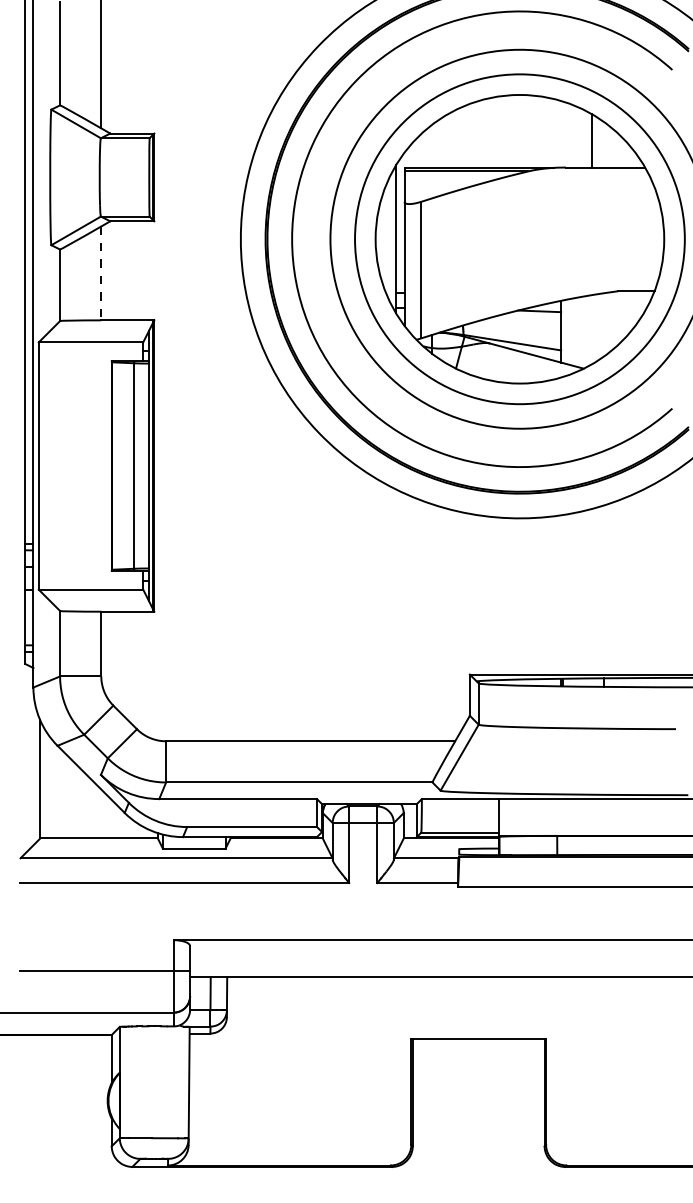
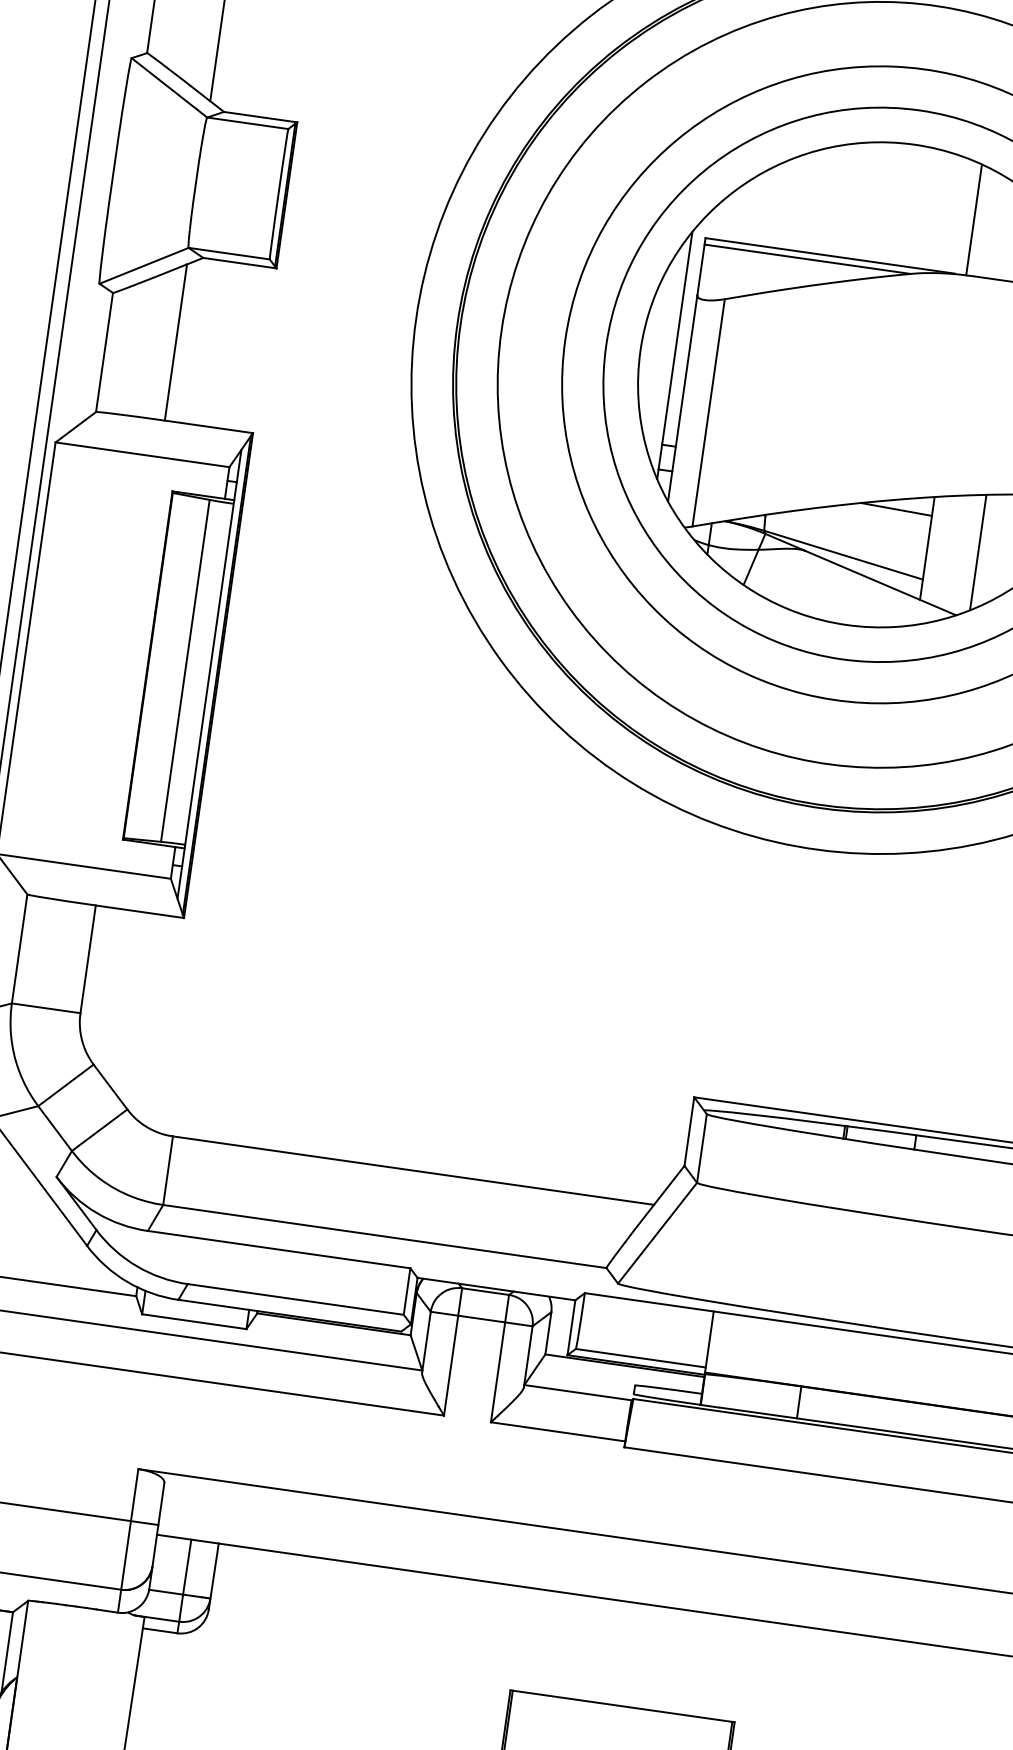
line: (561, 134) -> (974, 220), added
line: (101, 273) -> (176, 342), dashed -> solid
line: (591, 329) -> (978, 551), added

